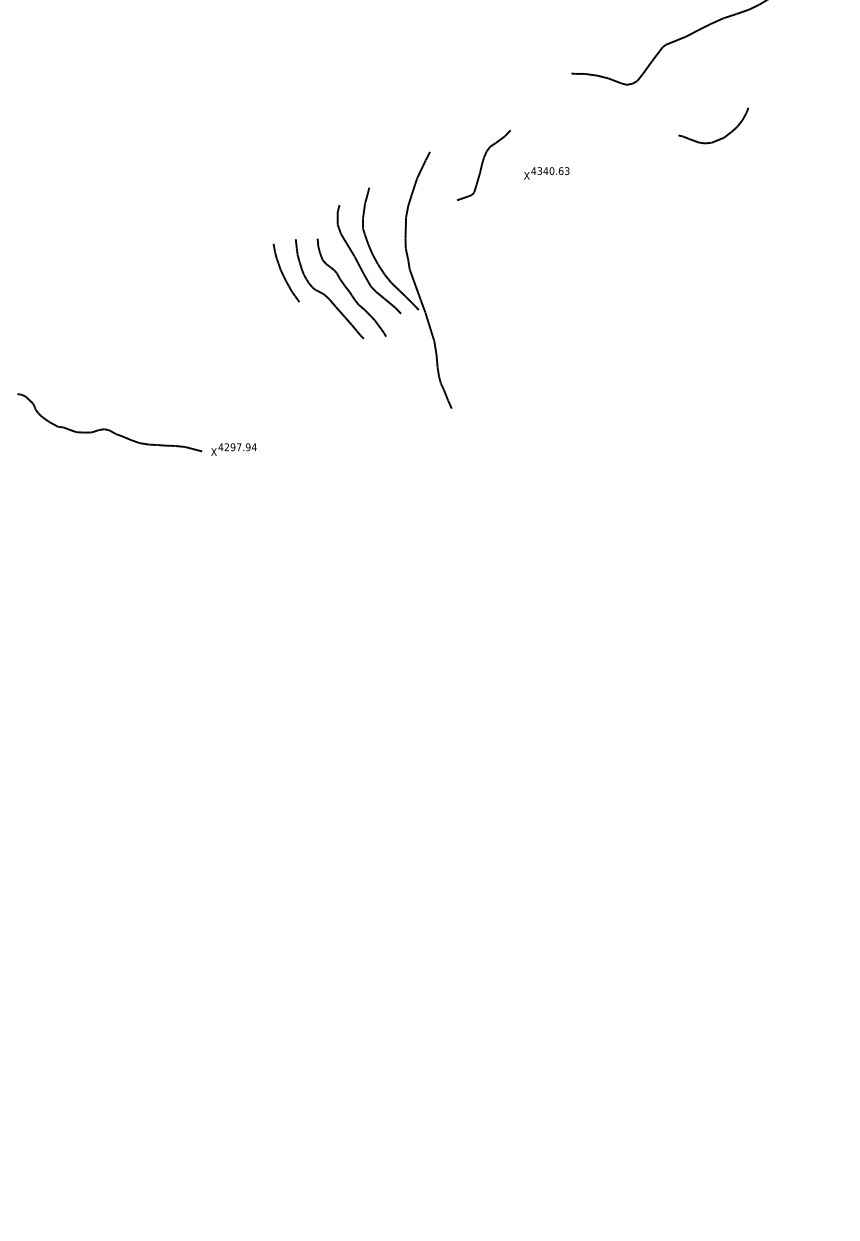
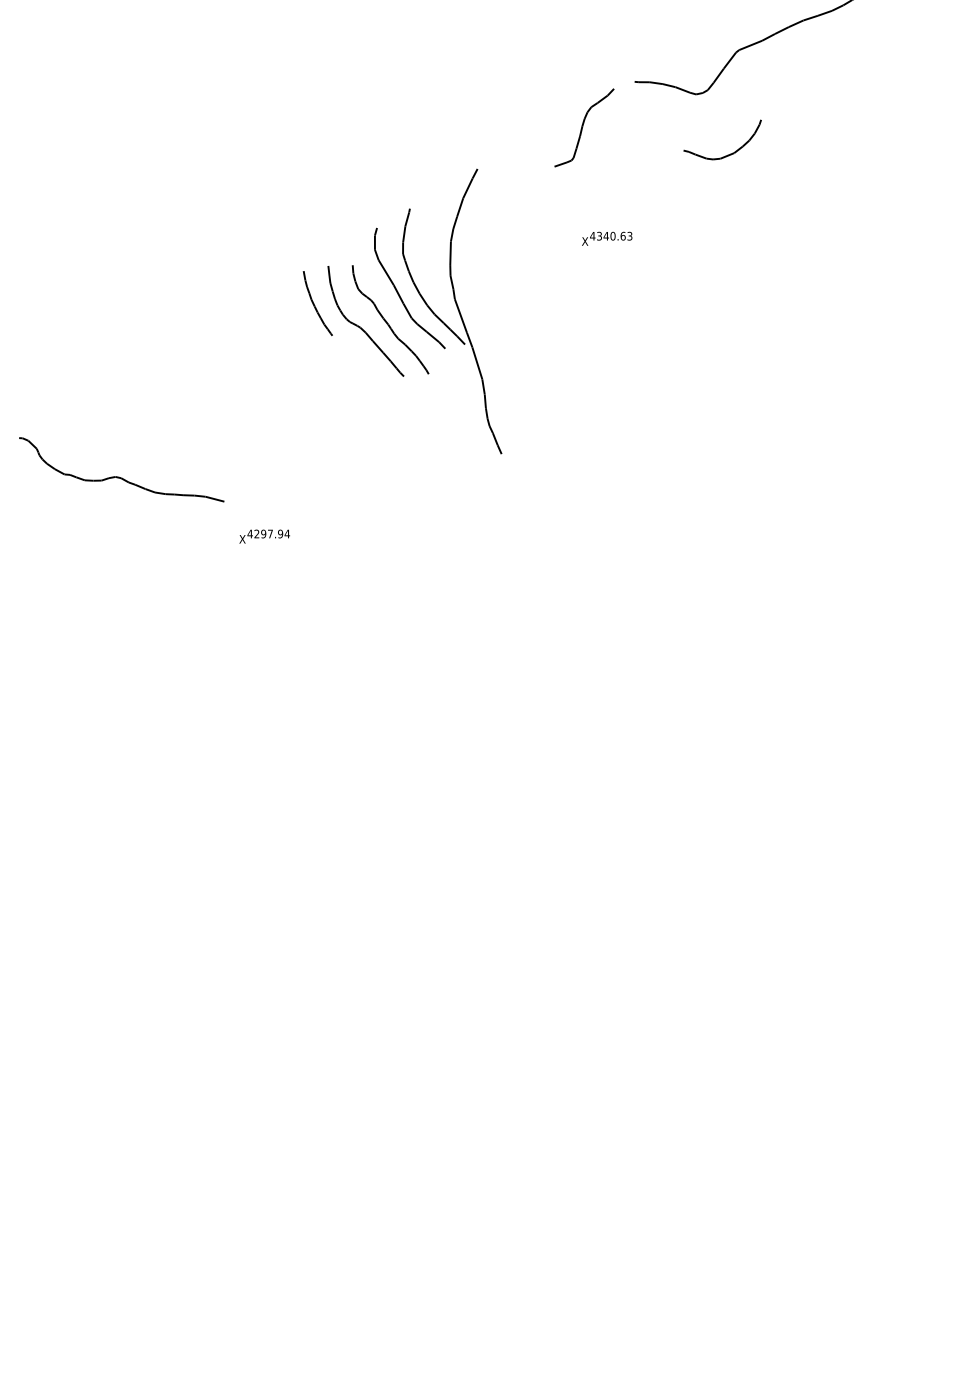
curve: (718, 138) -> (727, 154), moved
curve: (483, 164) -> (583, 126), moved
text: (547, 173) -> (607, 238), moved
text: (233, 449) -> (264, 536), moved

